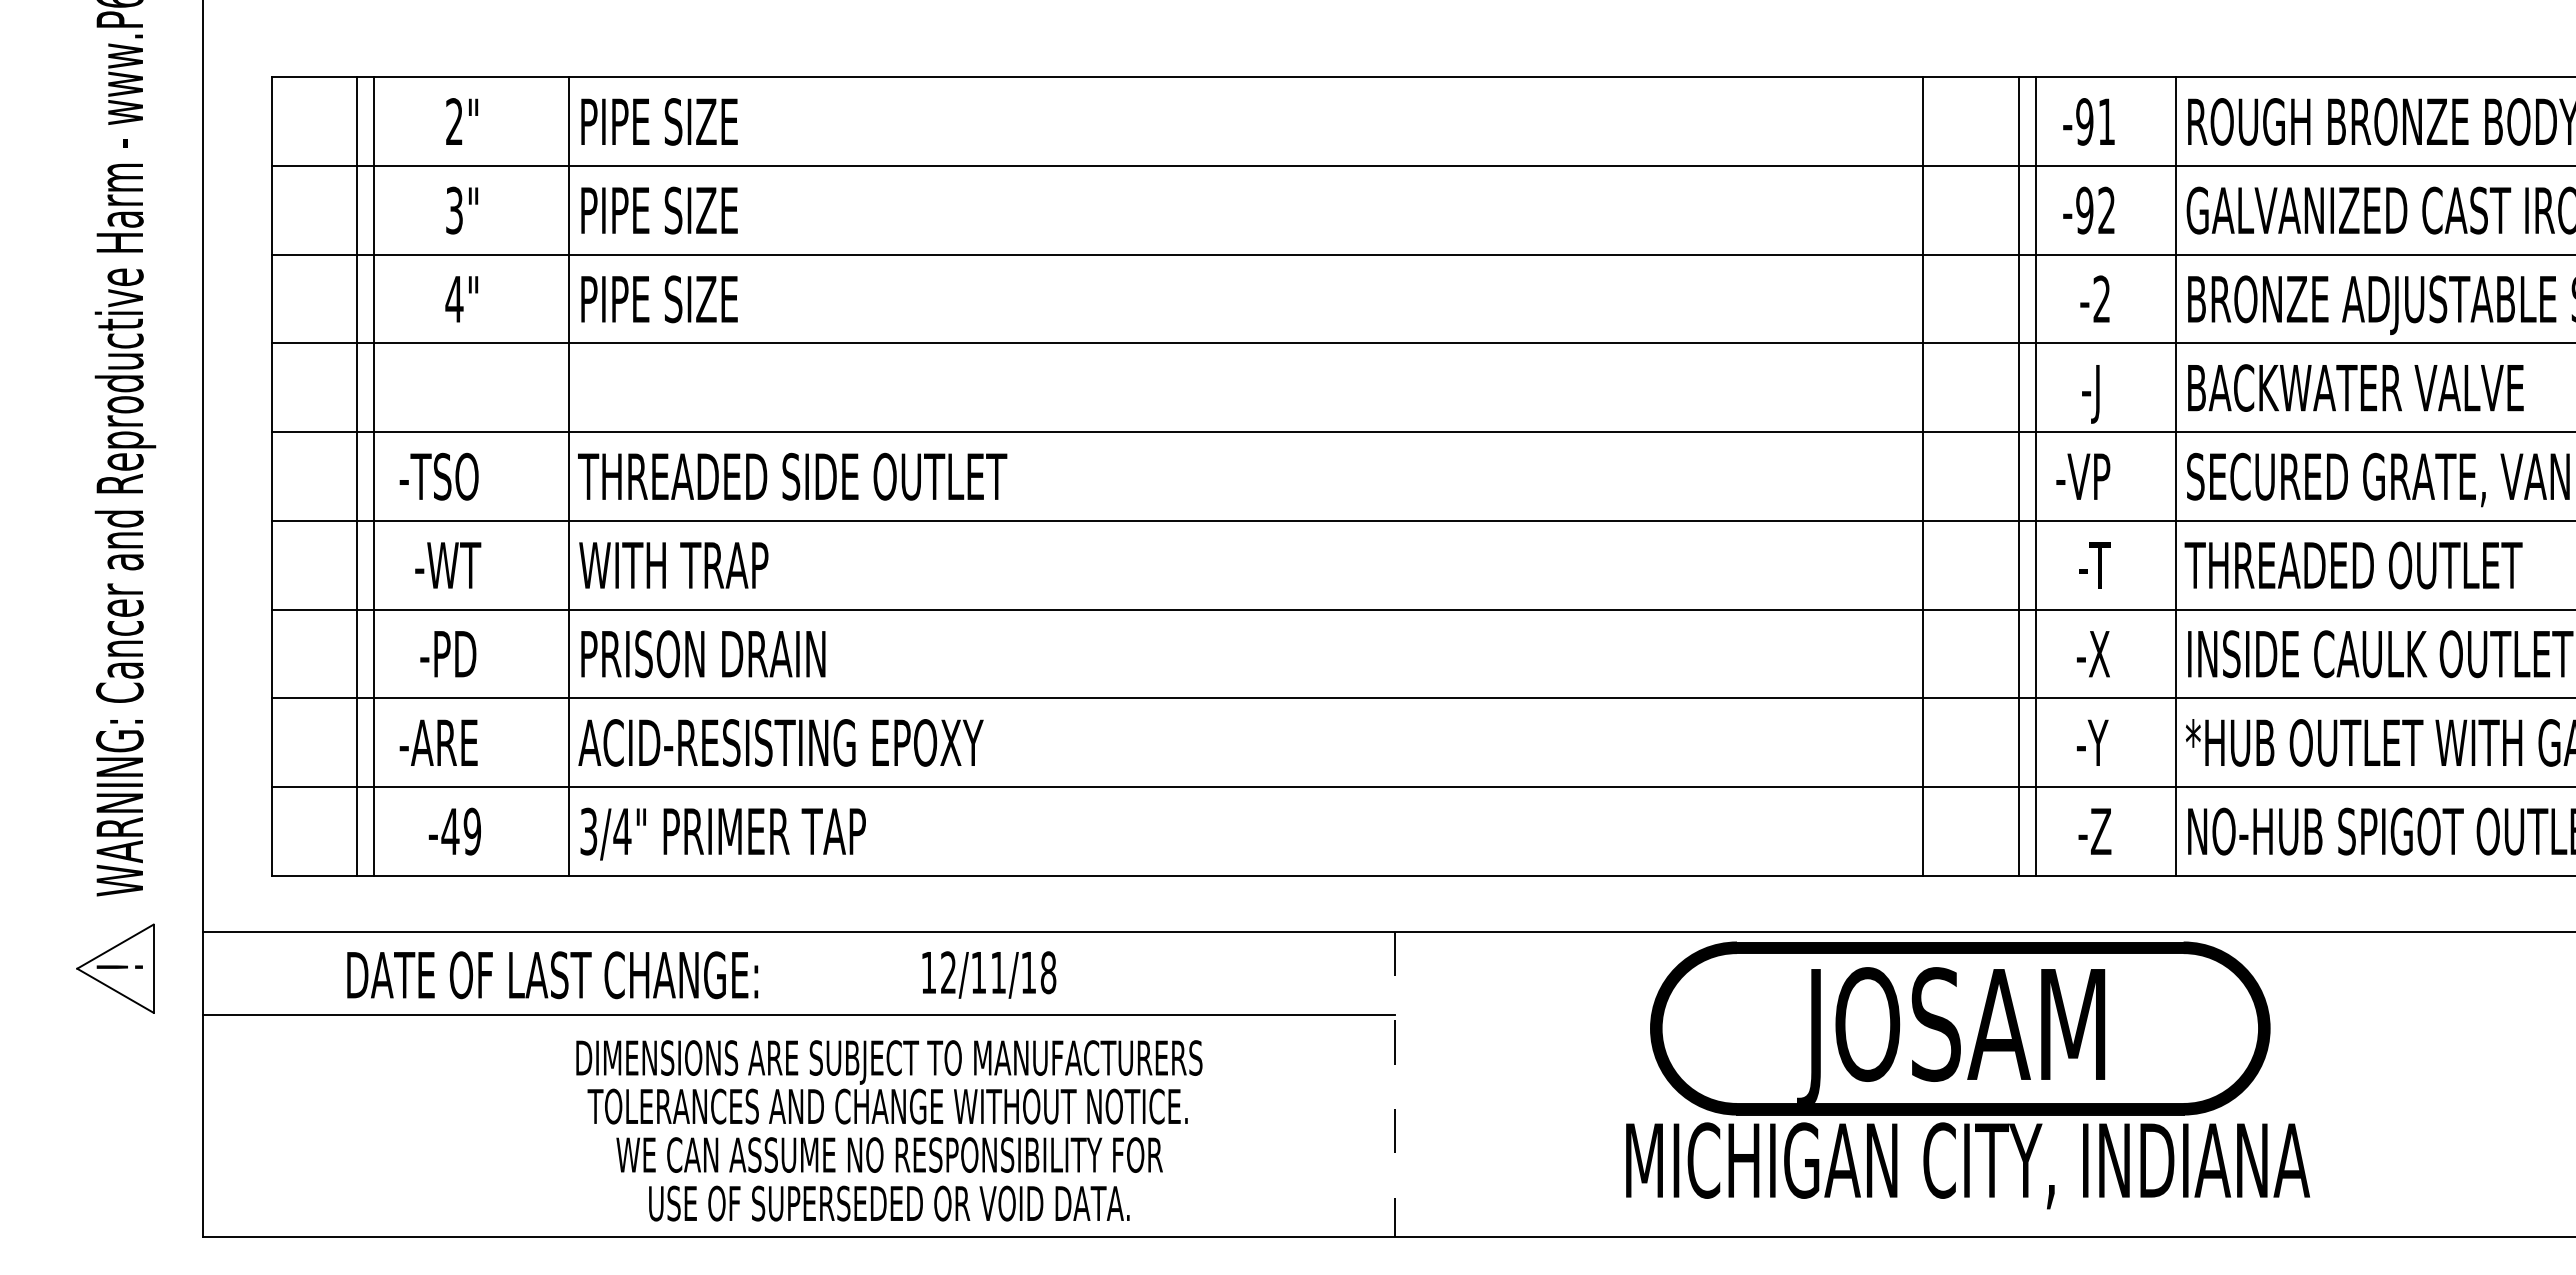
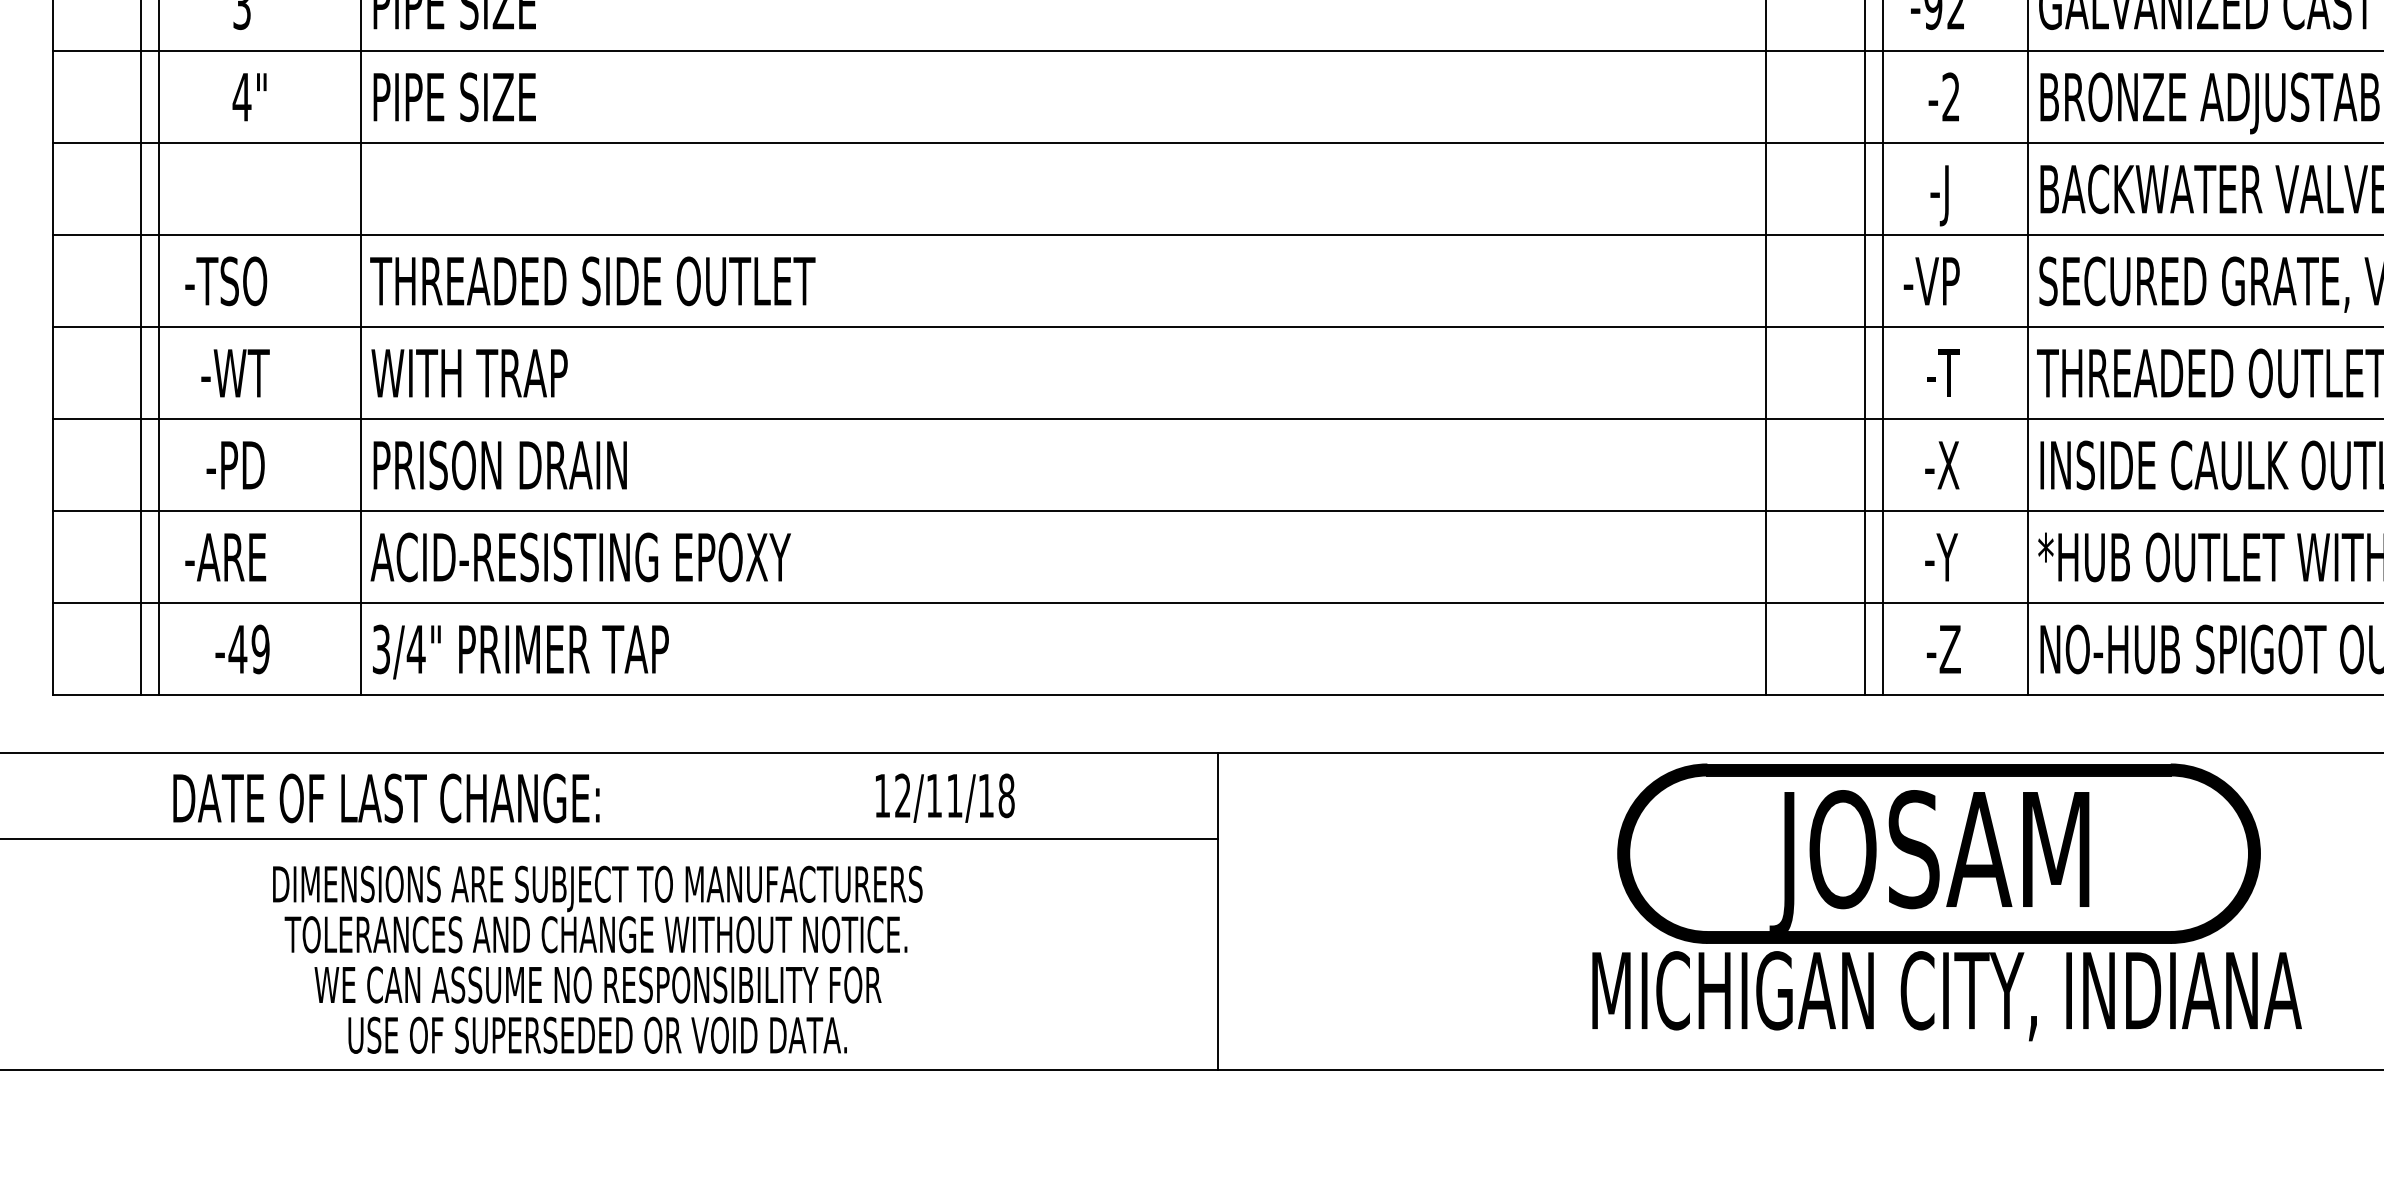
text: (989, 974) -> (945, 797), moved
text: (552, 975) -> (386, 798), moved
part: (1968, 1075) -> (1947, 902), moved
line: (1395, 1084) -> (1218, 911), dashed -> solid
text: (889, 1130) -> (597, 959), moved

